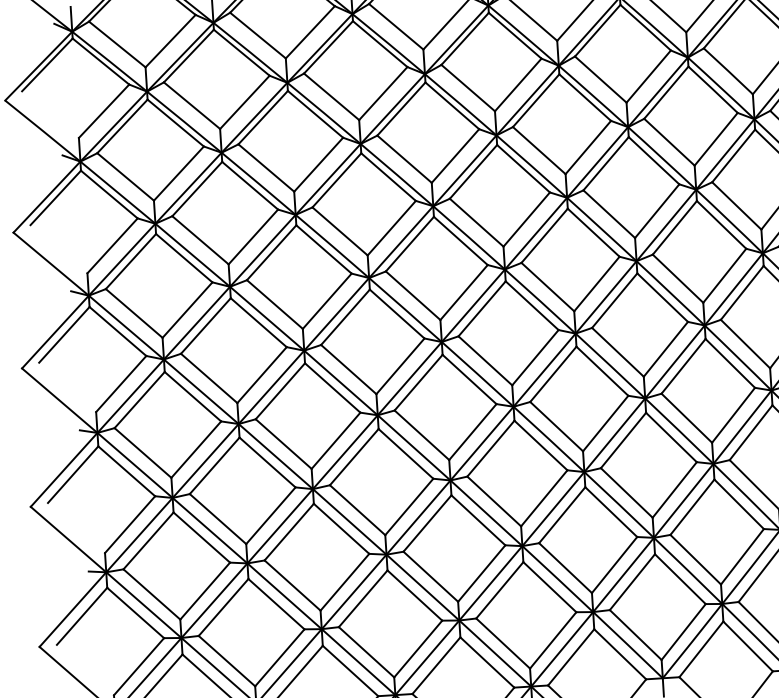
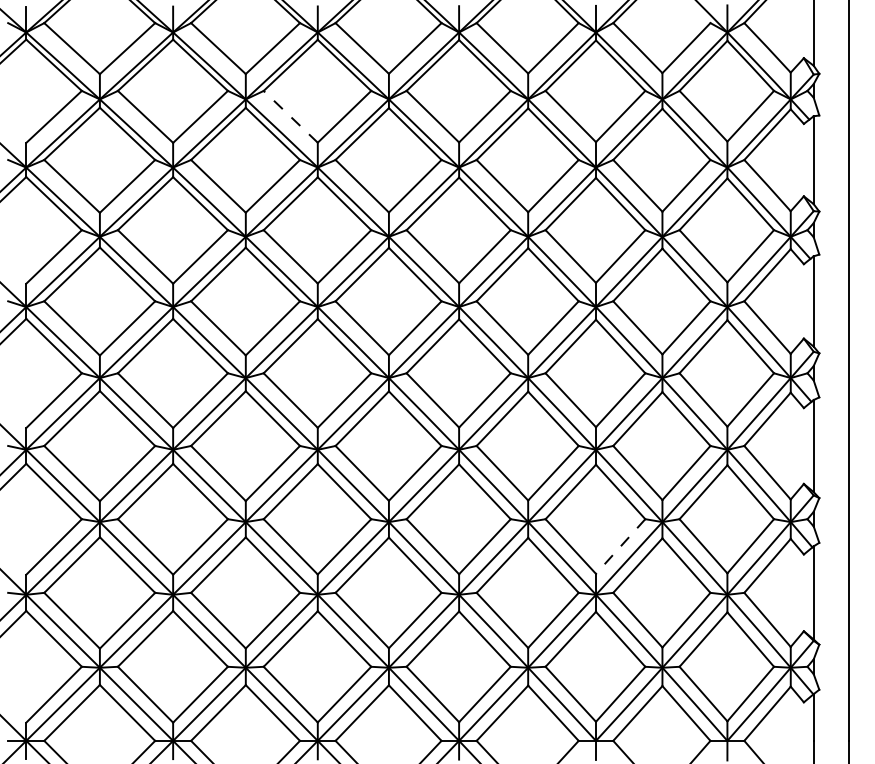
line: (331, 96) -> (290, 116), solid -> dashed
line: (674, 489) -> (620, 546), solid -> dashed

